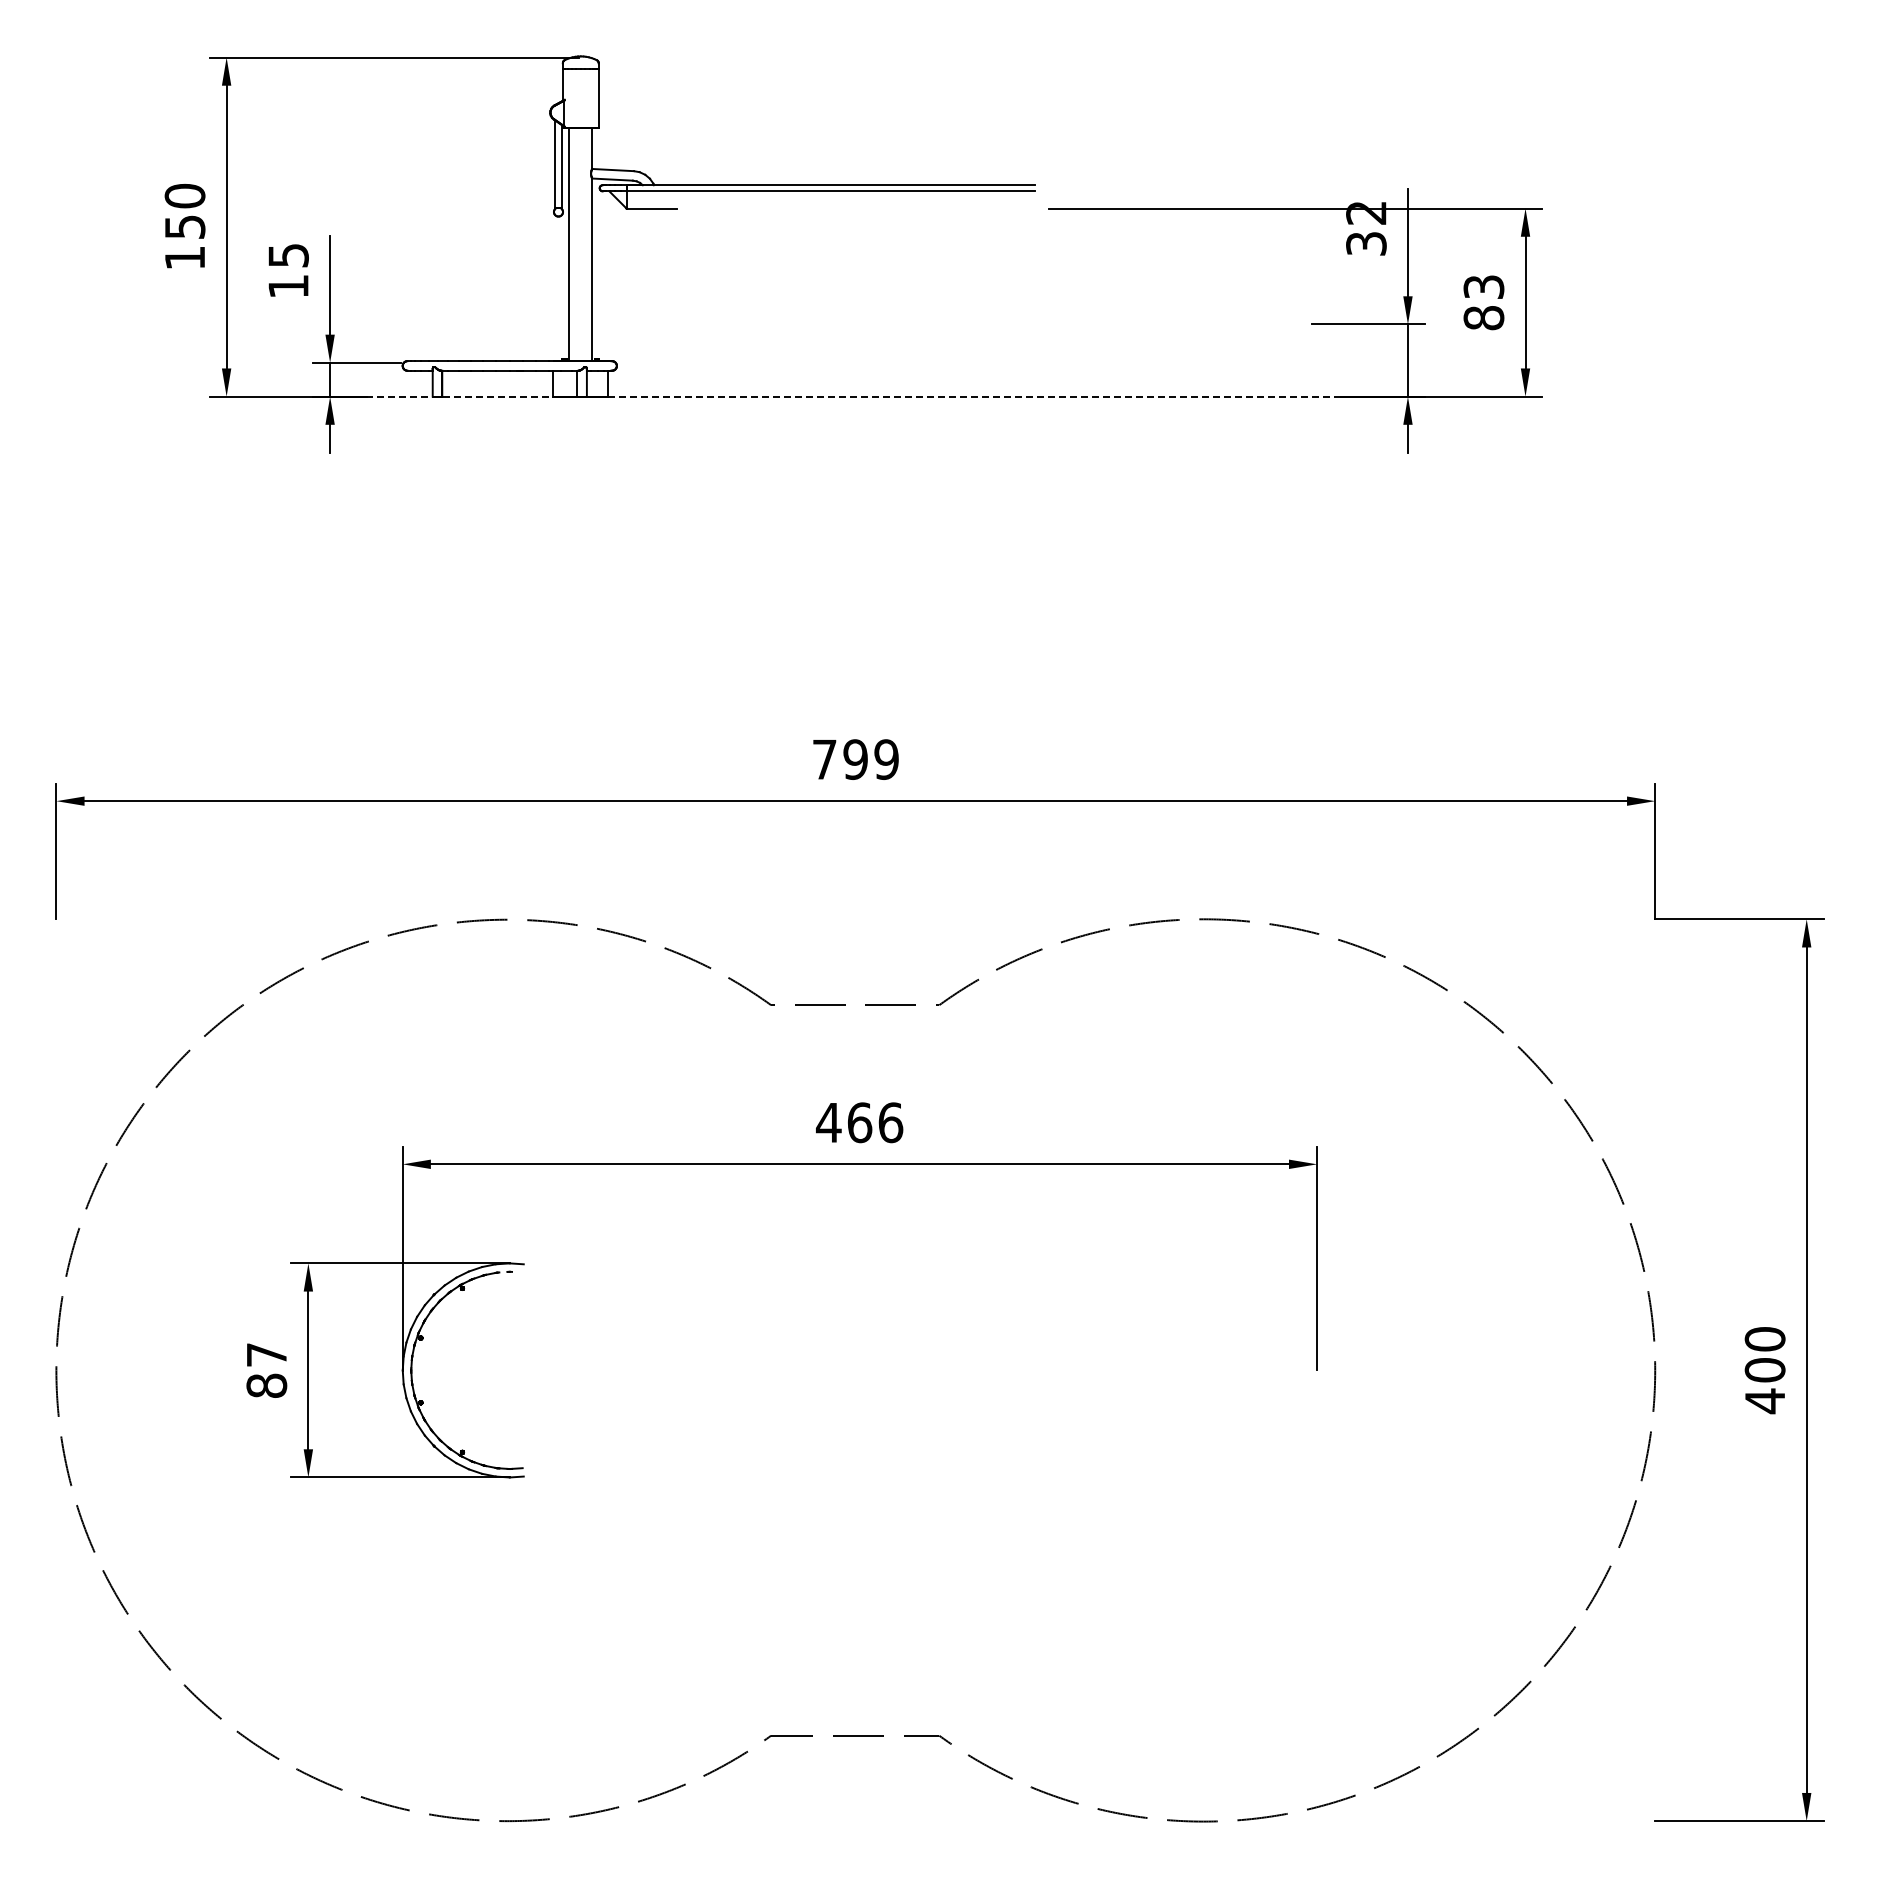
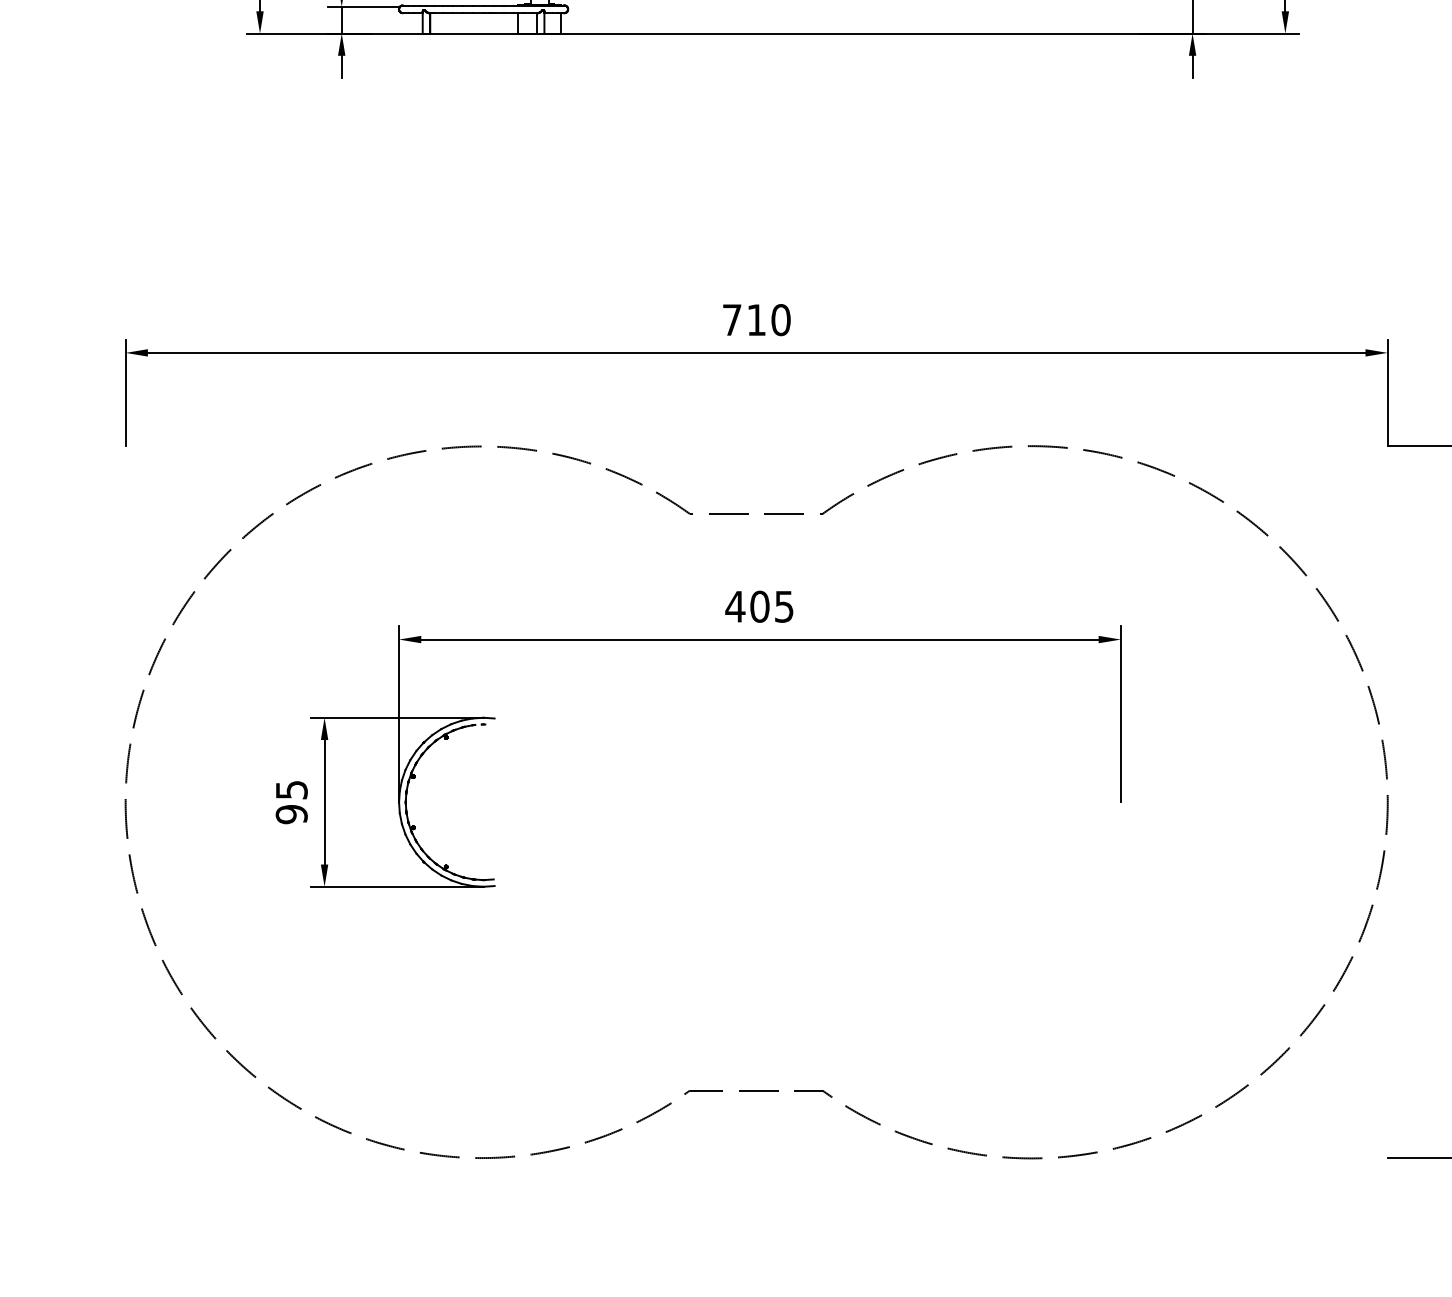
line: (853, 396) -> (754, 33), dashed -> solid
text: (870, 759) -> (768, 320), 799 -> 710
text: (875, 1122) -> (772, 606), 466 -> 405
text: (266, 1370) -> (291, 802), 87 -> 95

